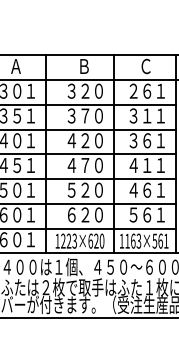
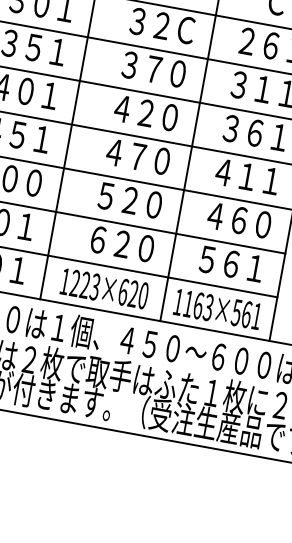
text: (98, 90) -> (185, 28), ０ -> Ｃ
text: (30, 189) -> (33, 181), １ -> ０
text: (160, 189) -> (263, 223), １ -> ０

